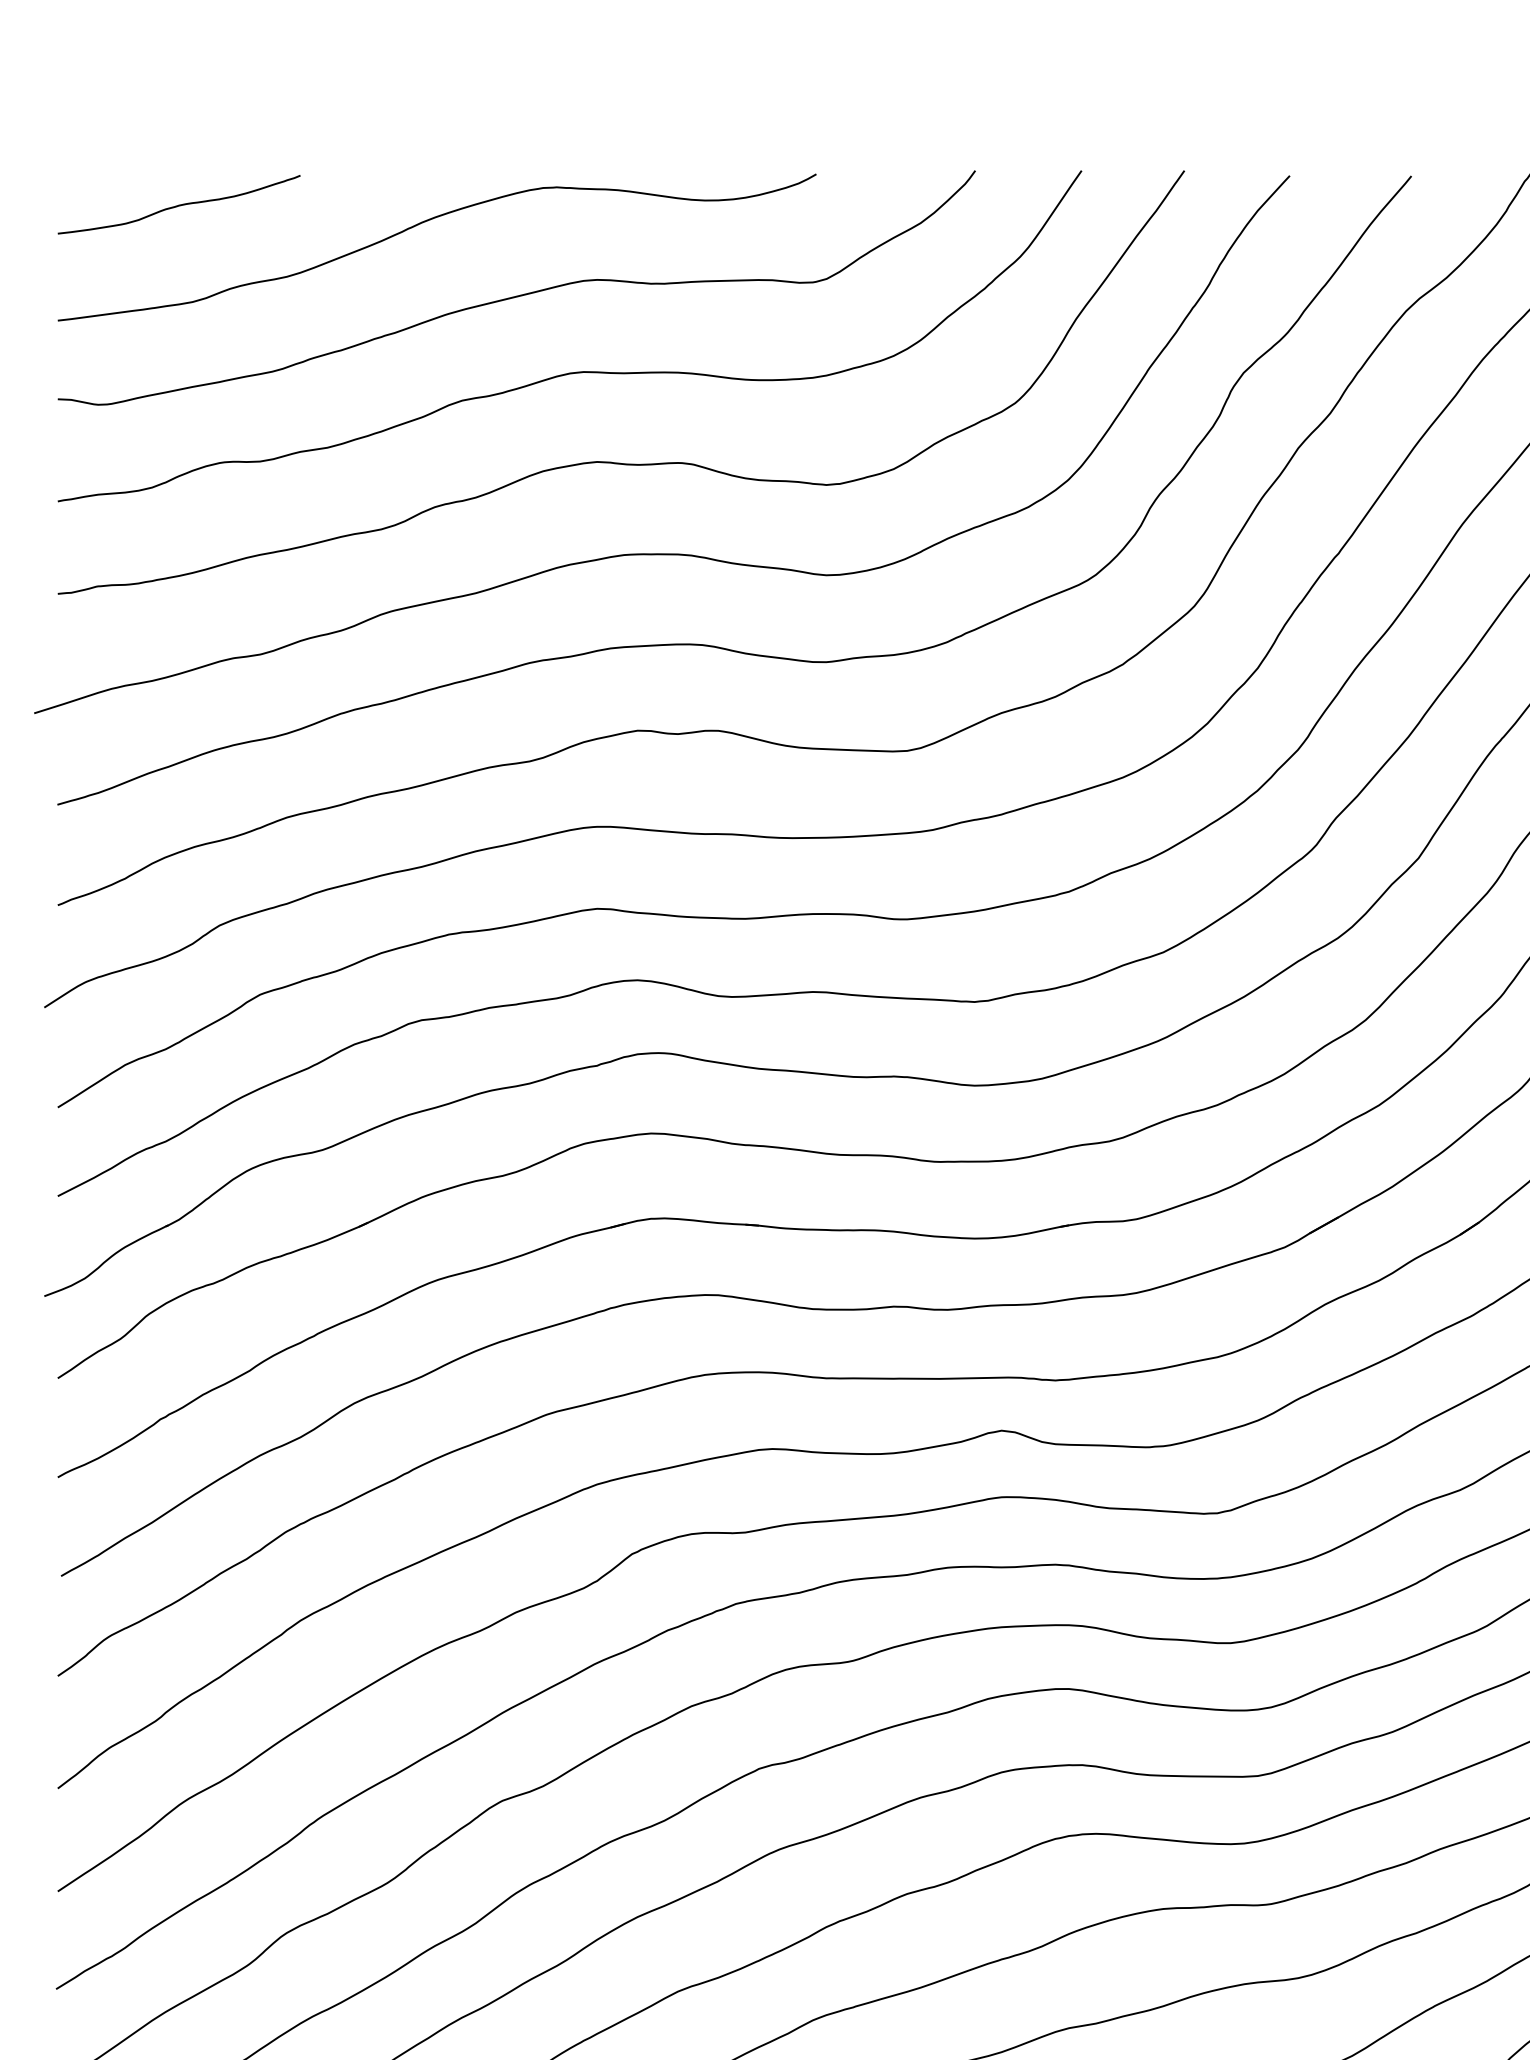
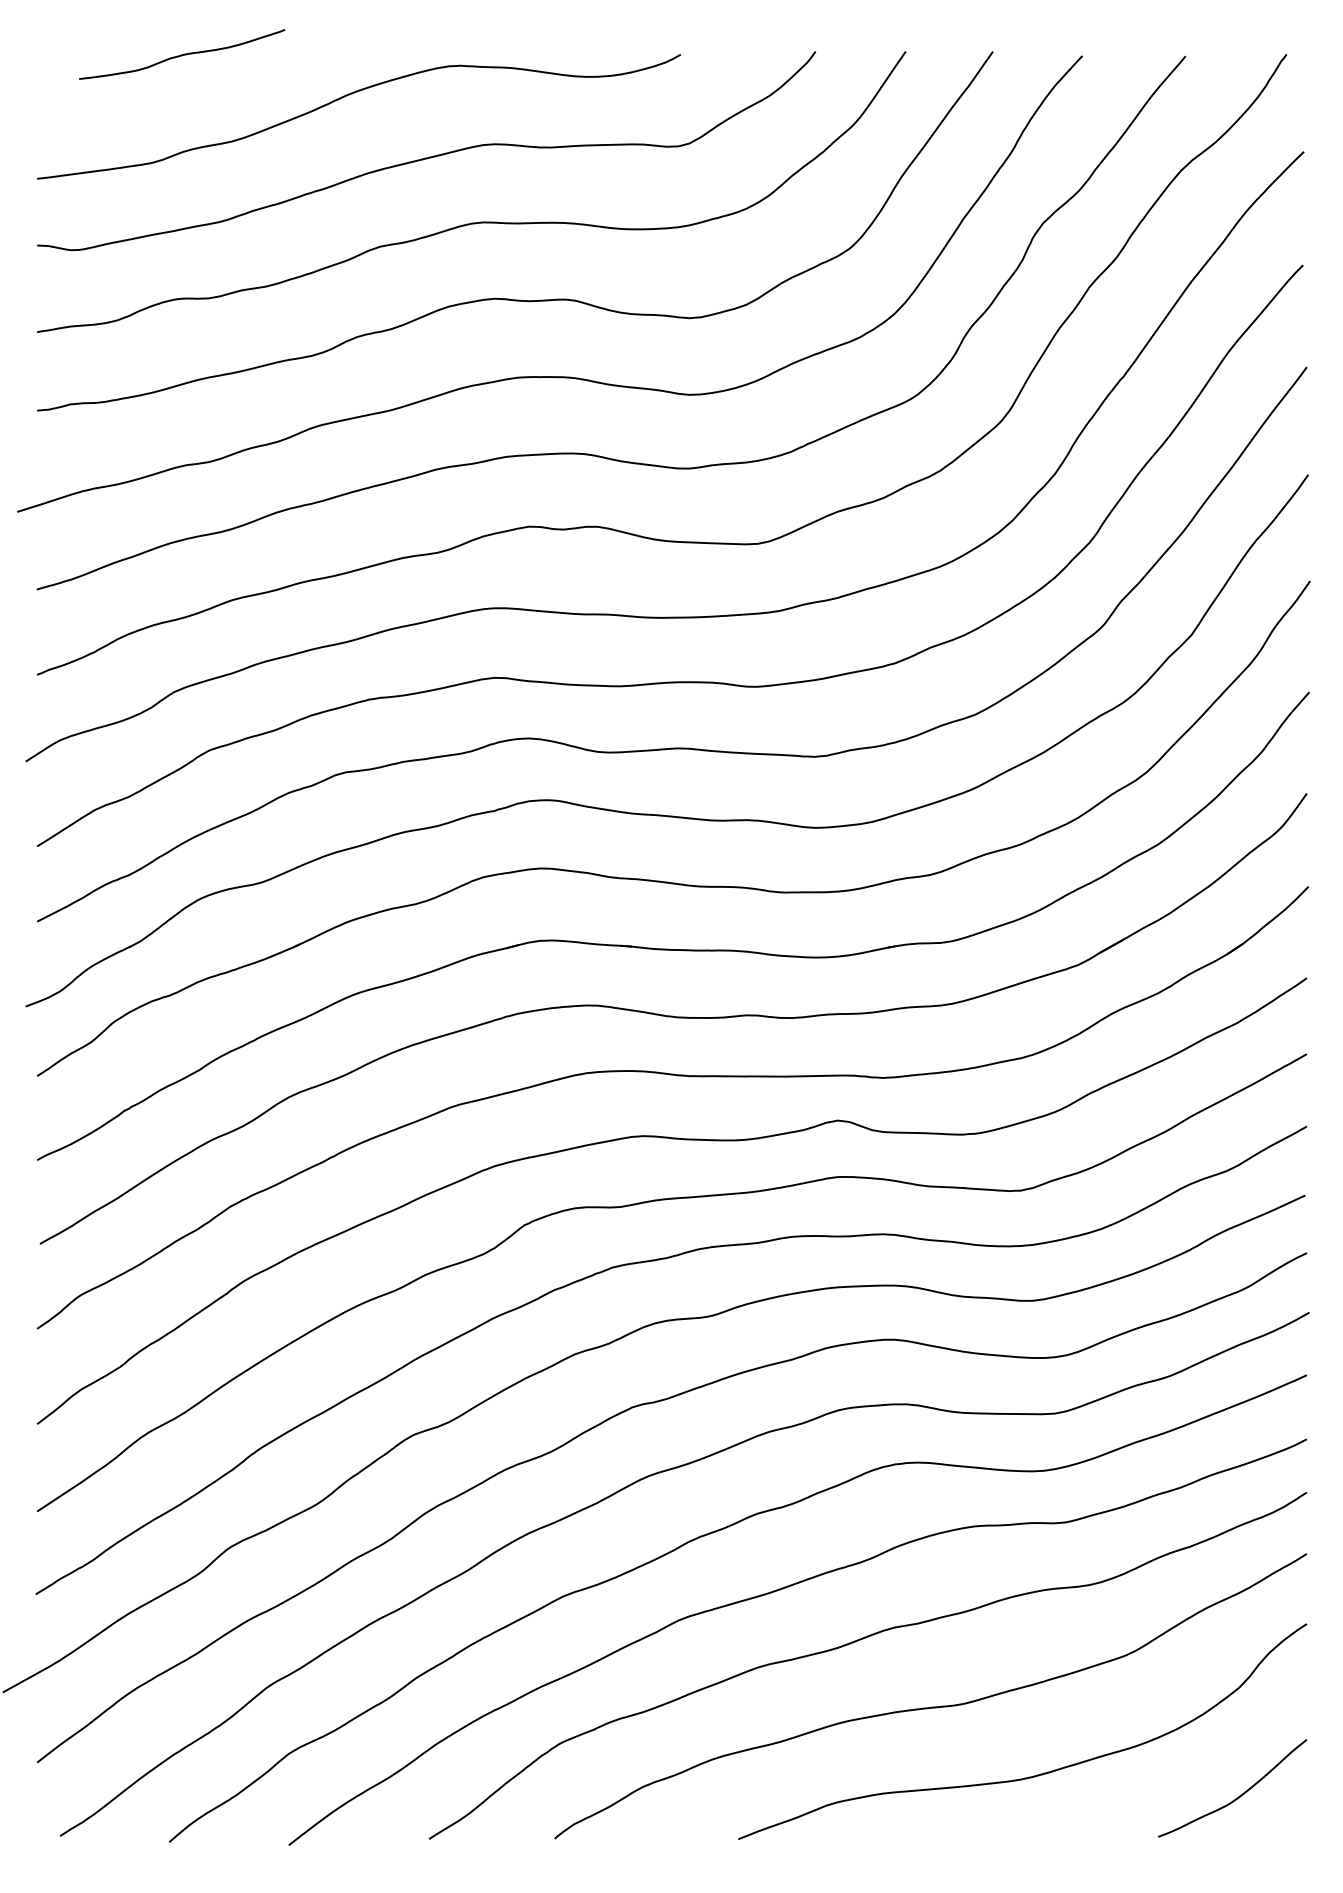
curve: (179, 204) -> (182, 54), moved

